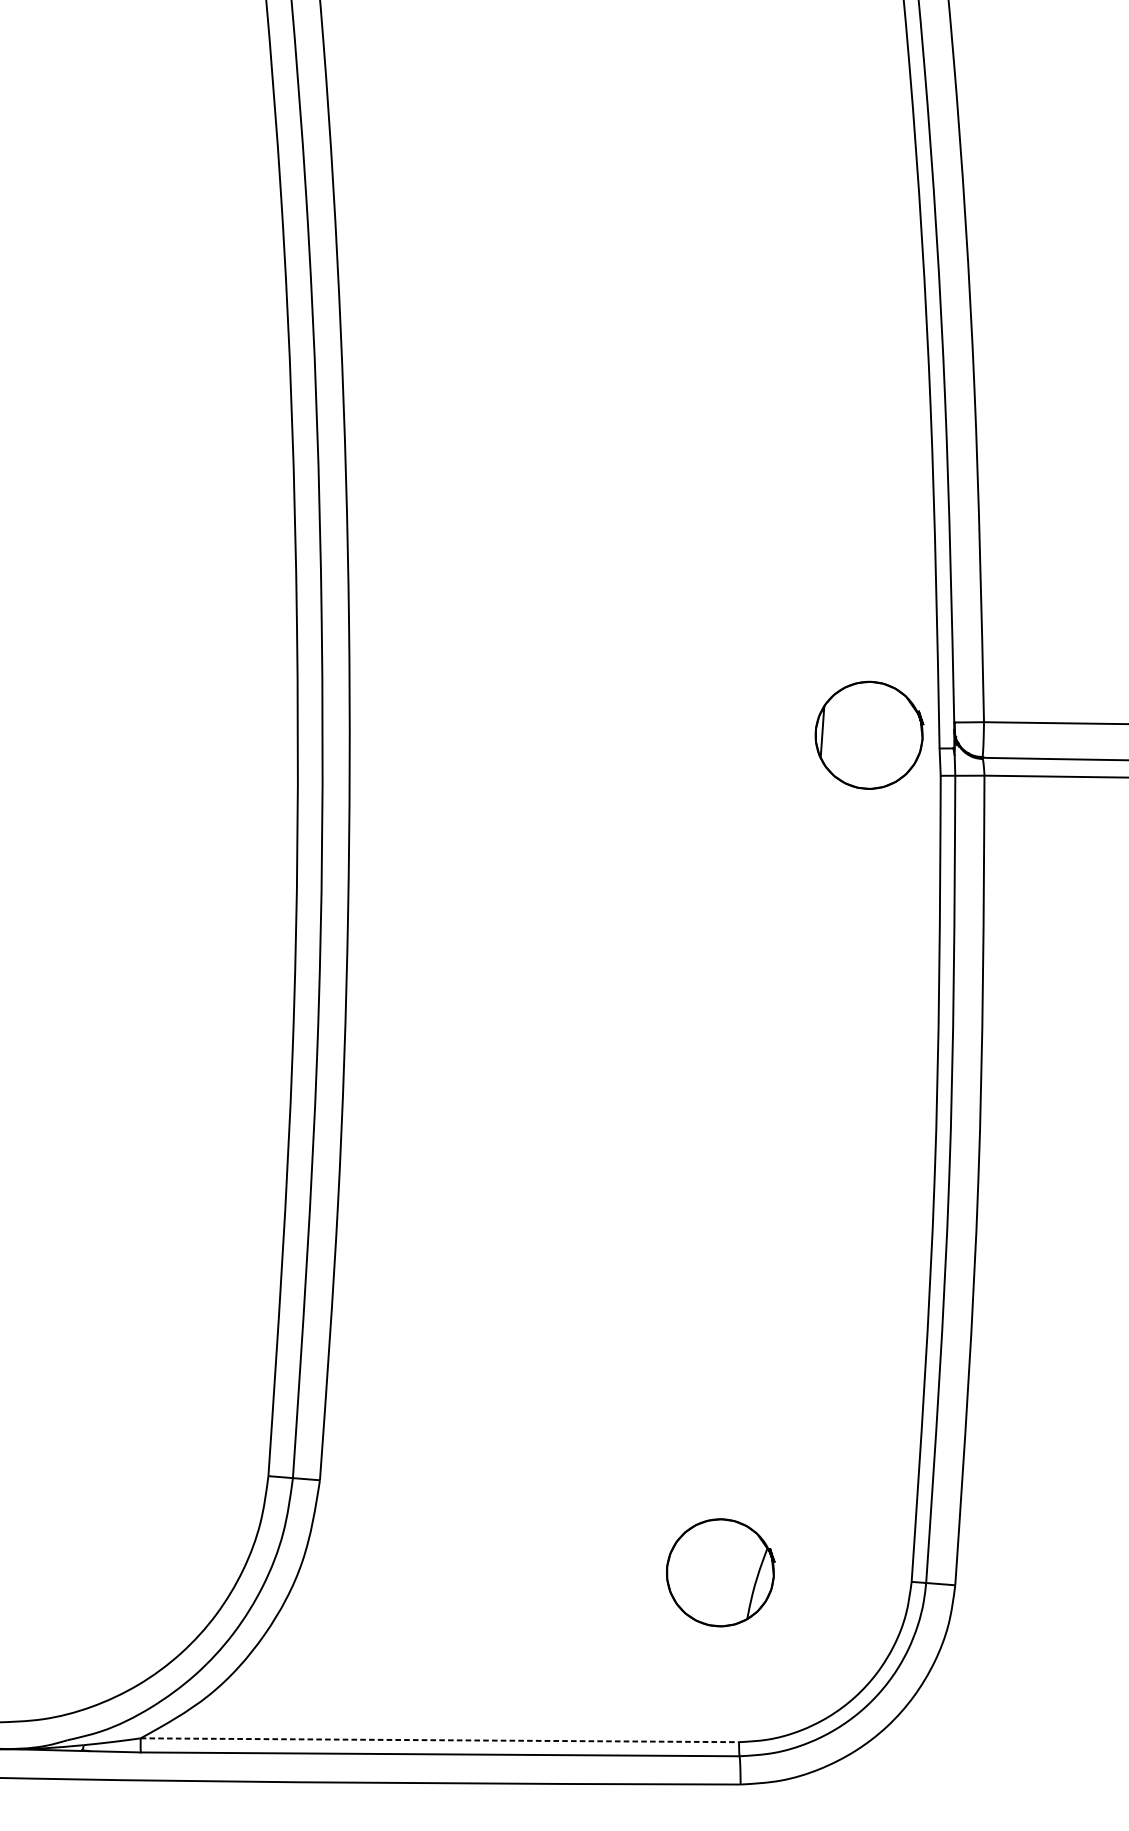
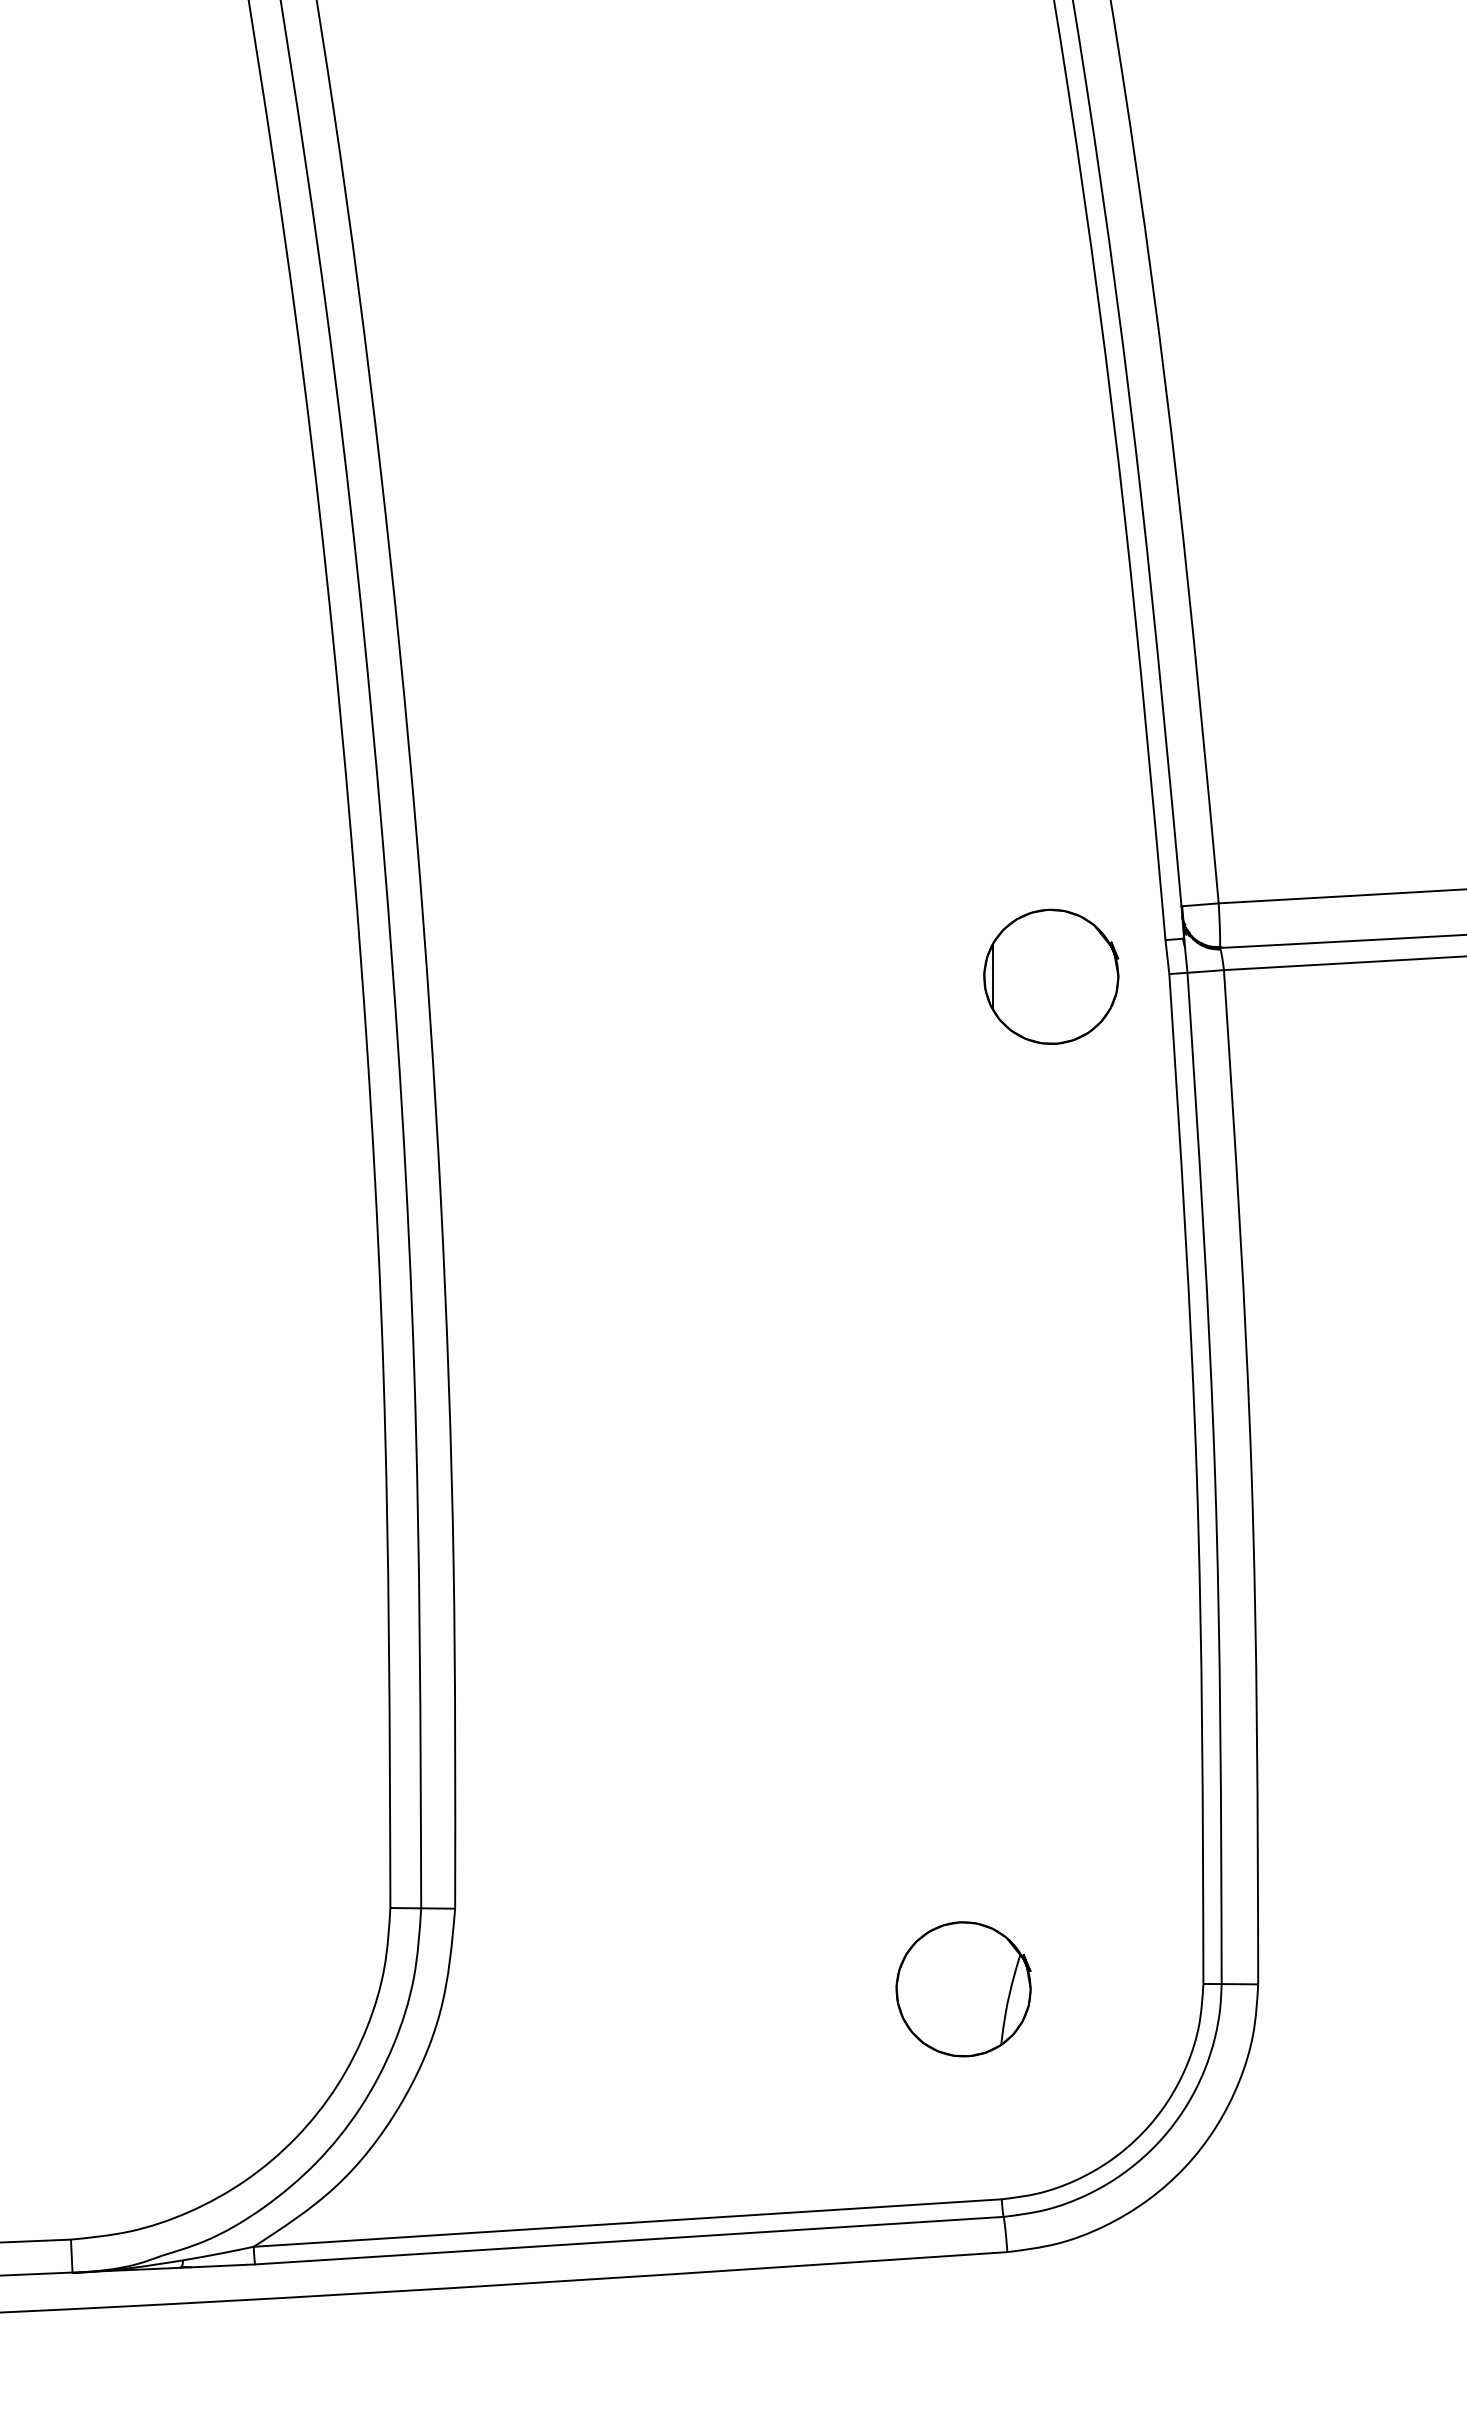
part: (869, 735) -> (1051, 976), moved
line: (439, 1740) -> (627, 2223), dashed -> solid

